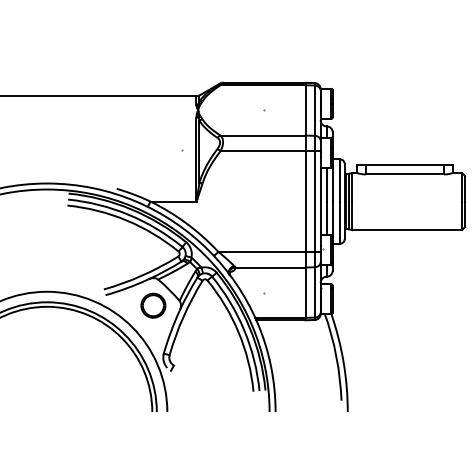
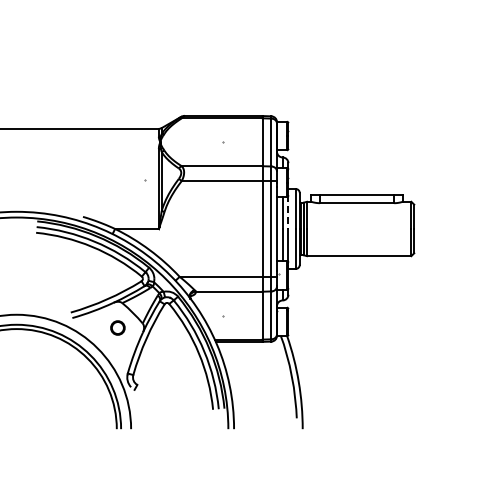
line: (332, 184) -> (288, 212), solid -> dashed
part: (153, 305) -> (117, 327), size x0.6

